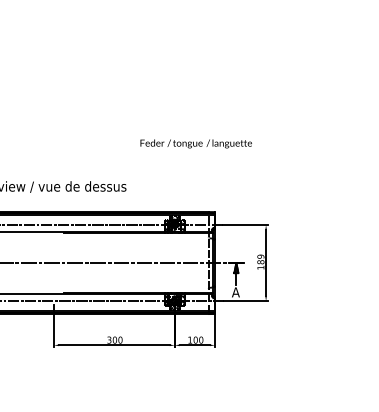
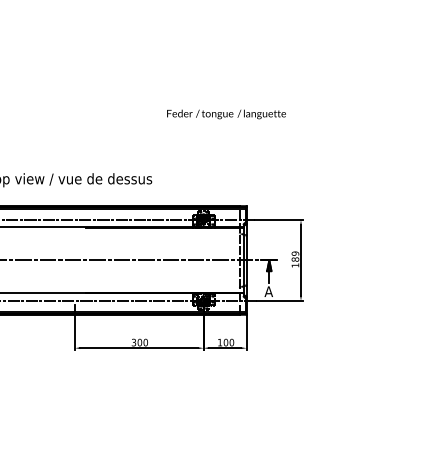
text: (196, 143) -> (226, 114), moved

